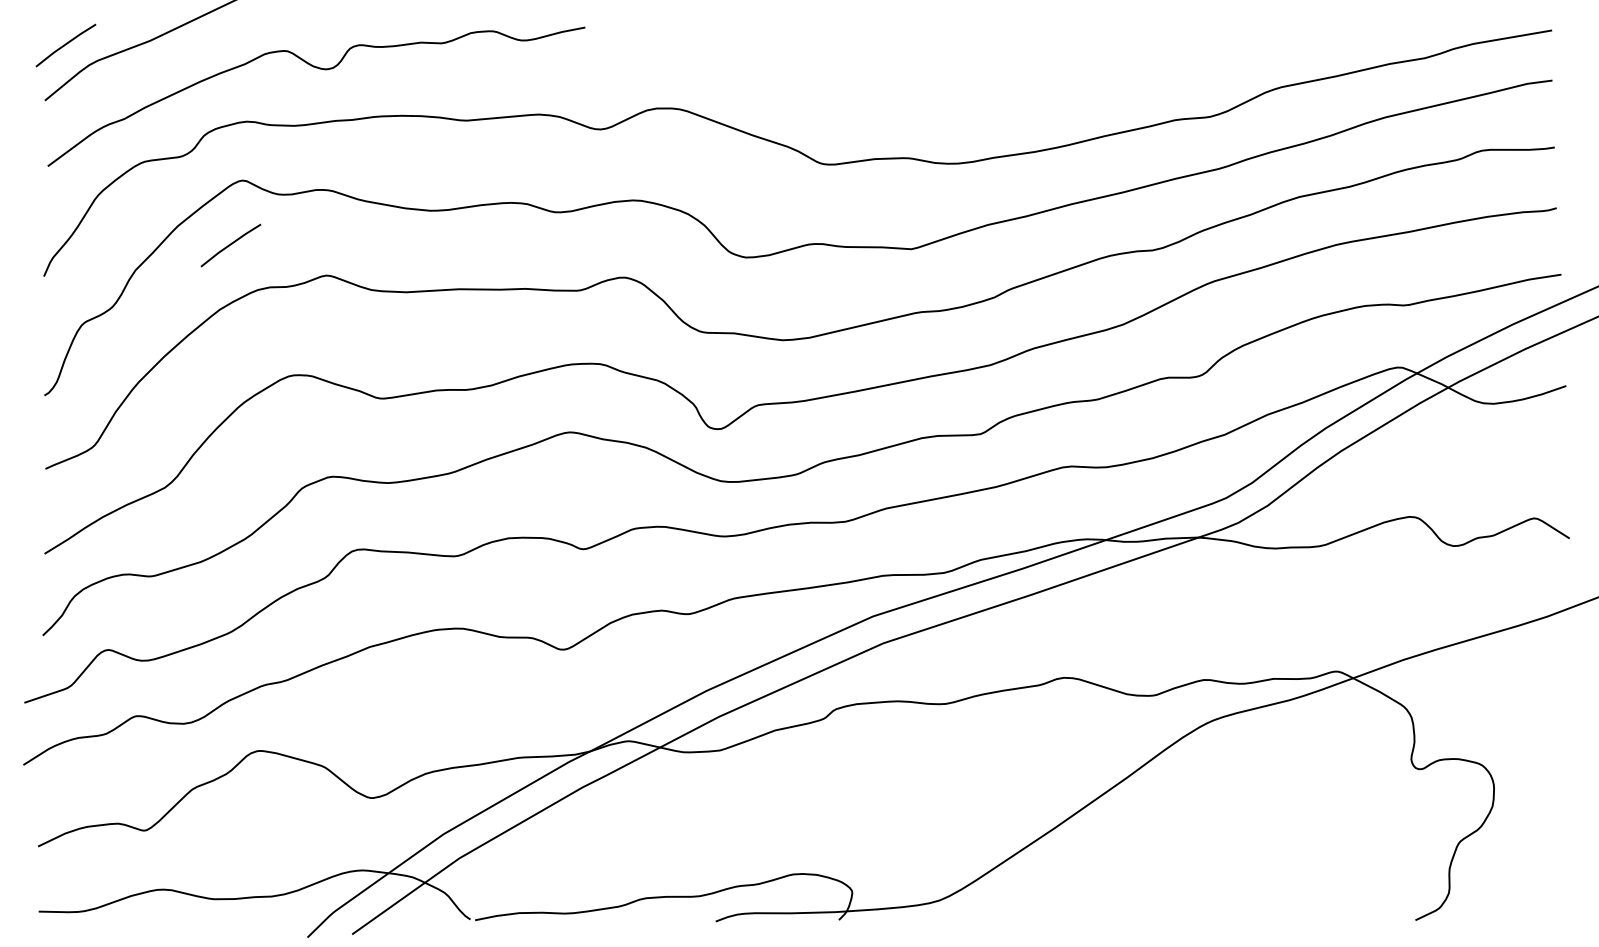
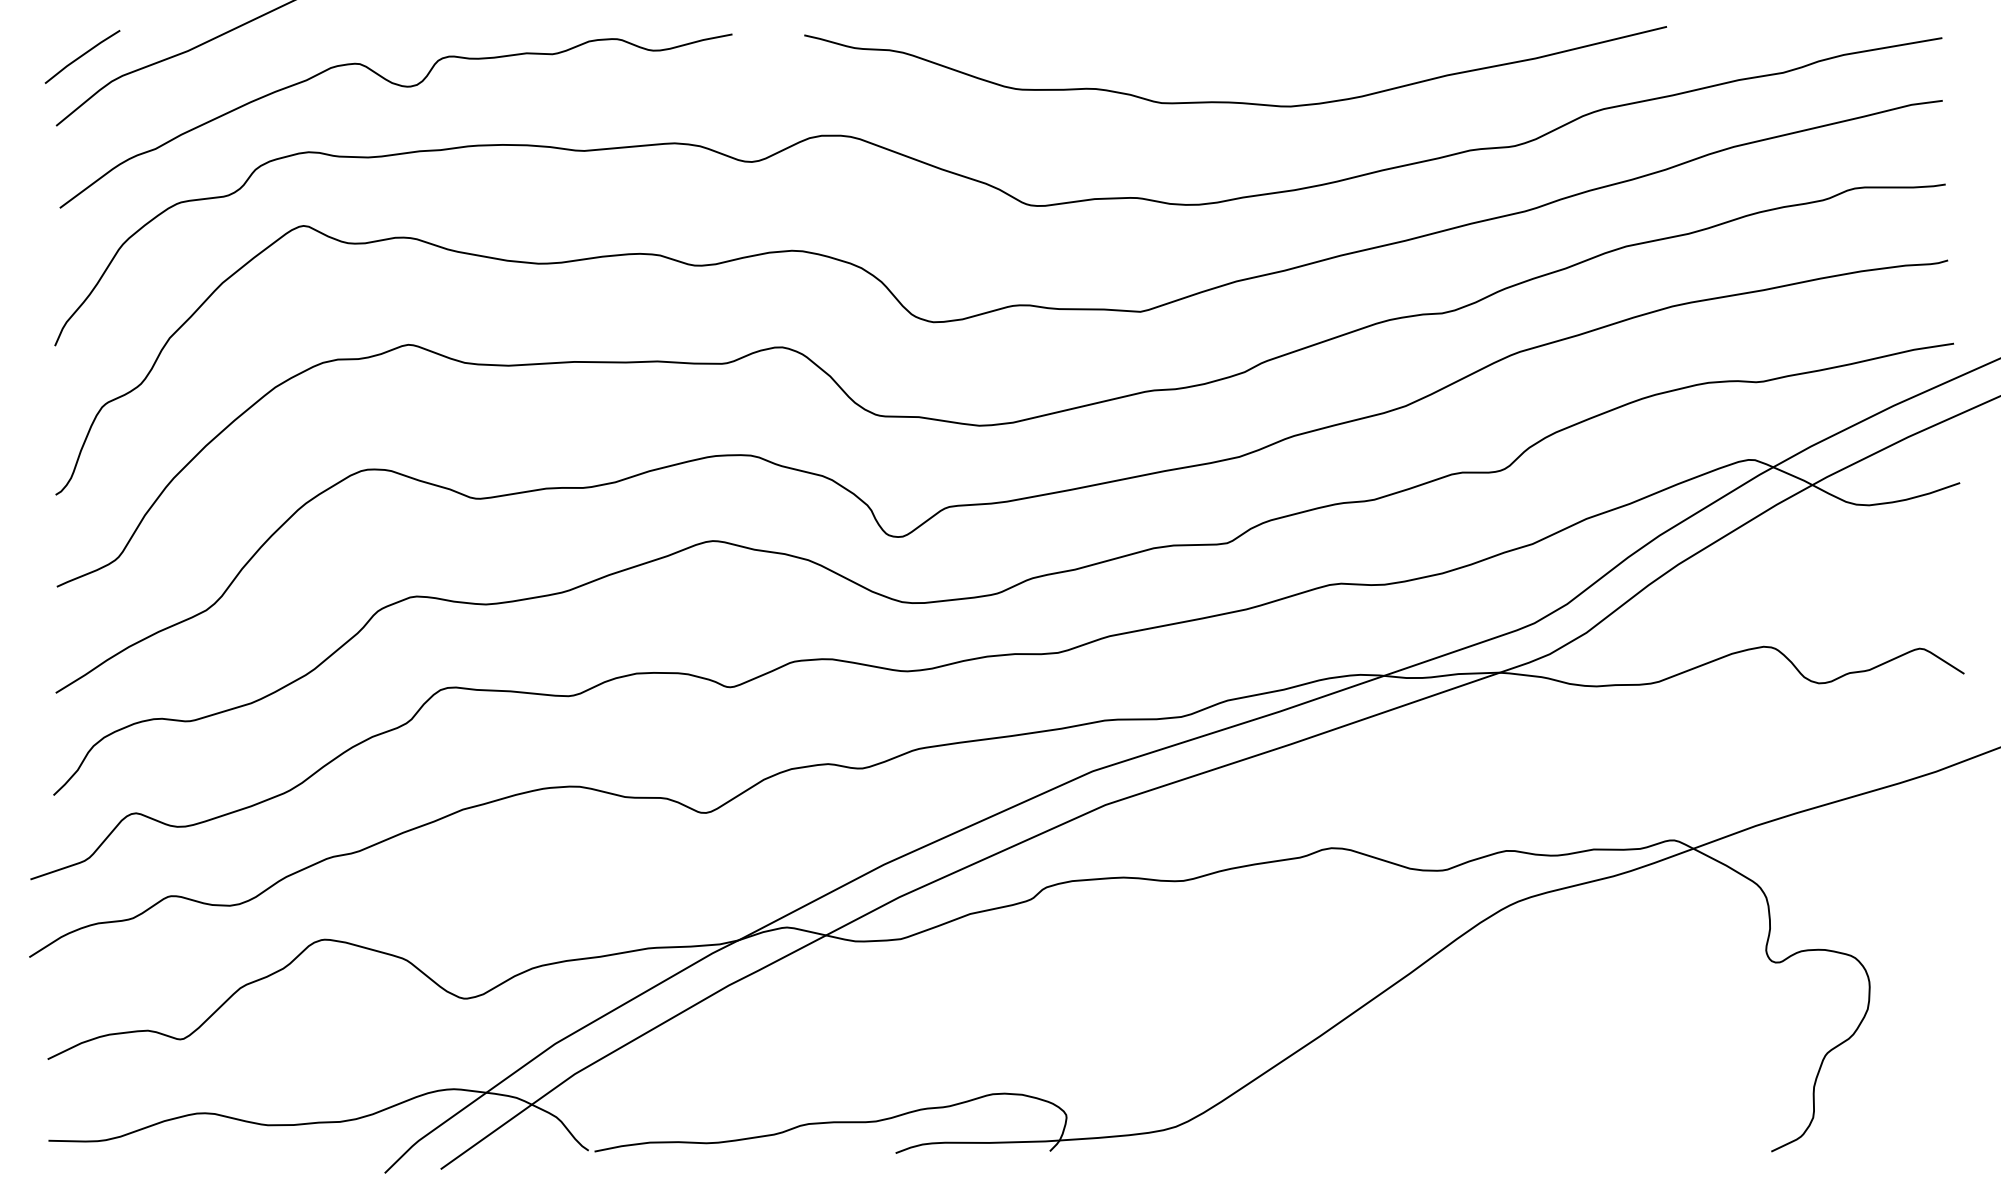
curve: (987, 81) -> (1235, 101), added
line: (230, 245) -> (288, 307), removed

